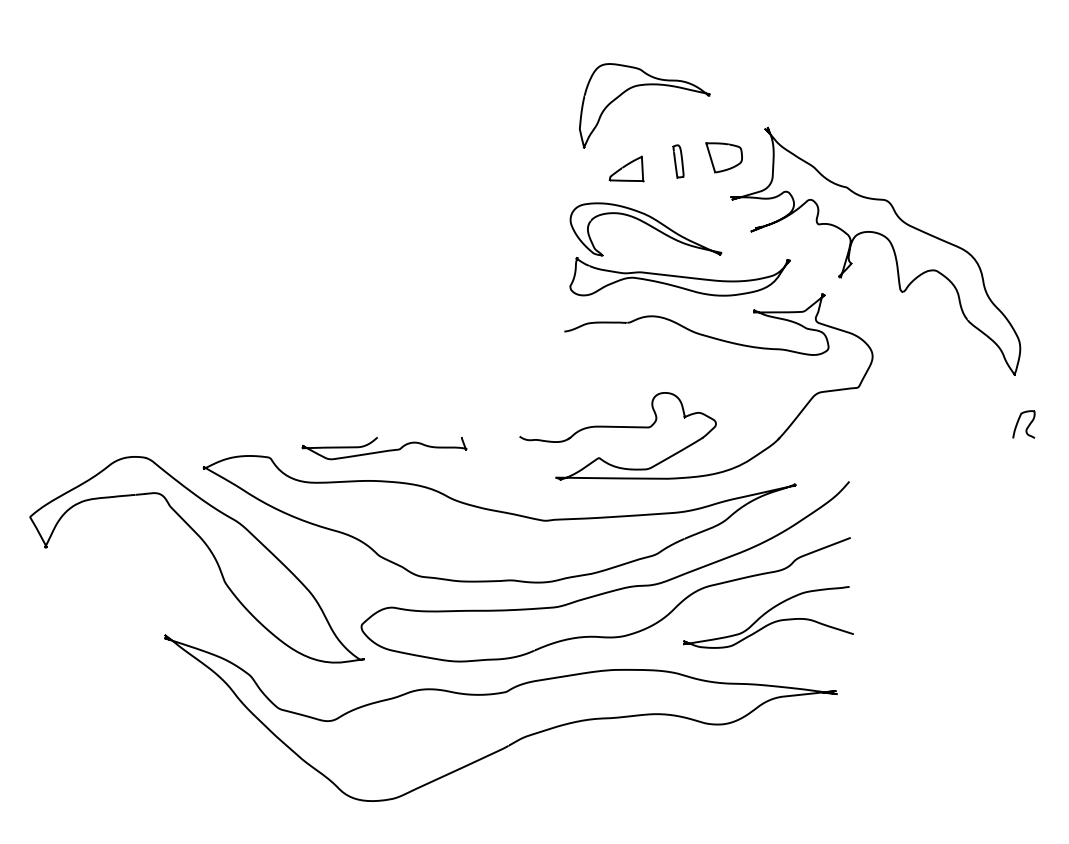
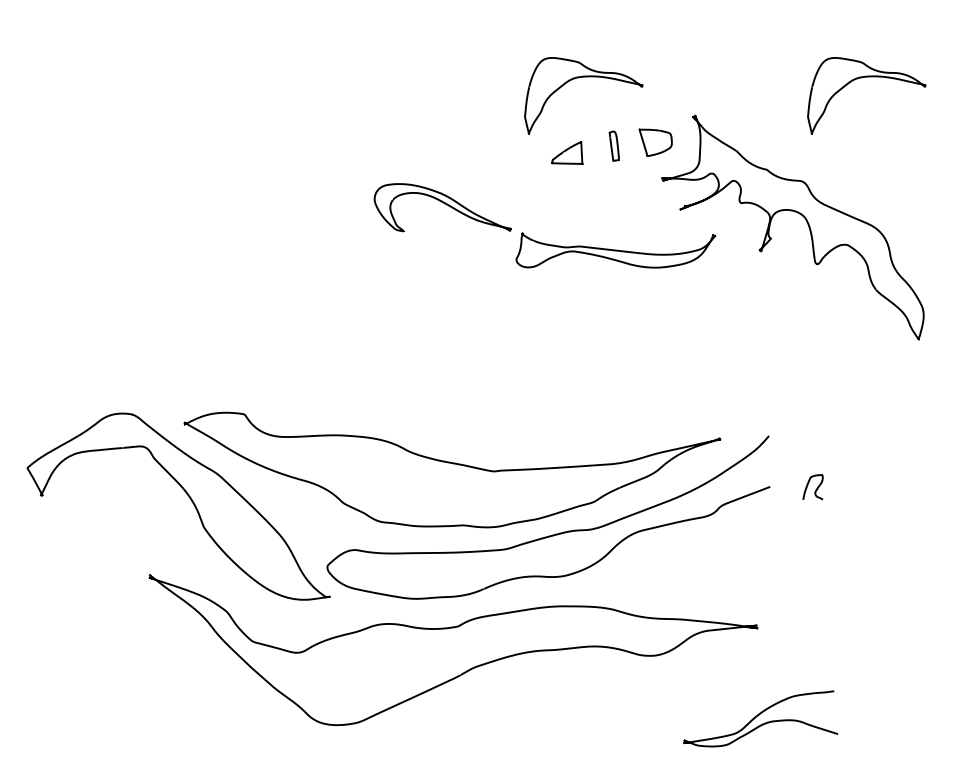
curve: (951, 86) -> (861, 78), added
curve: (647, 225) -> (444, 204), moved
part: (680, 399) -> (616, 361), removed
curve: (1026, 426) -> (815, 489), moved
curve: (384, 450) -> (348, 407), removed
curve: (765, 614) -> (758, 716), moved

